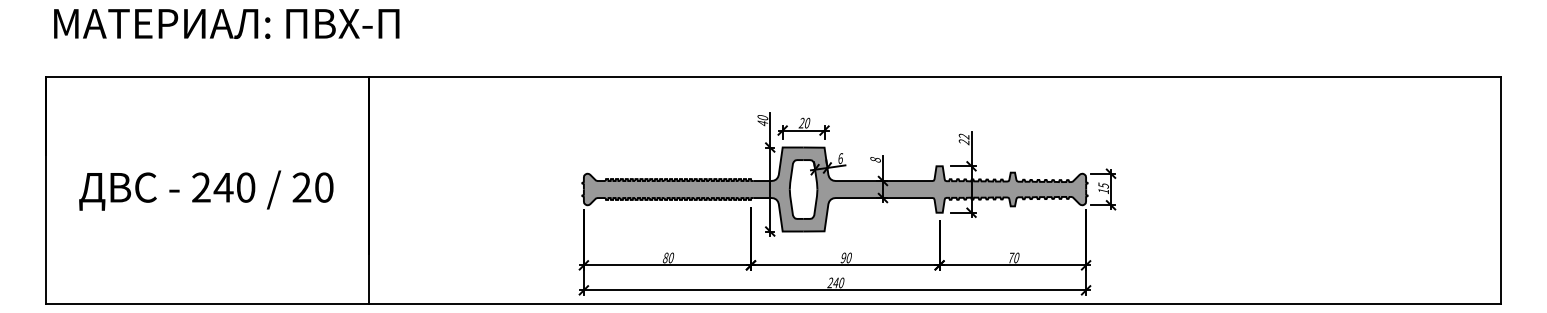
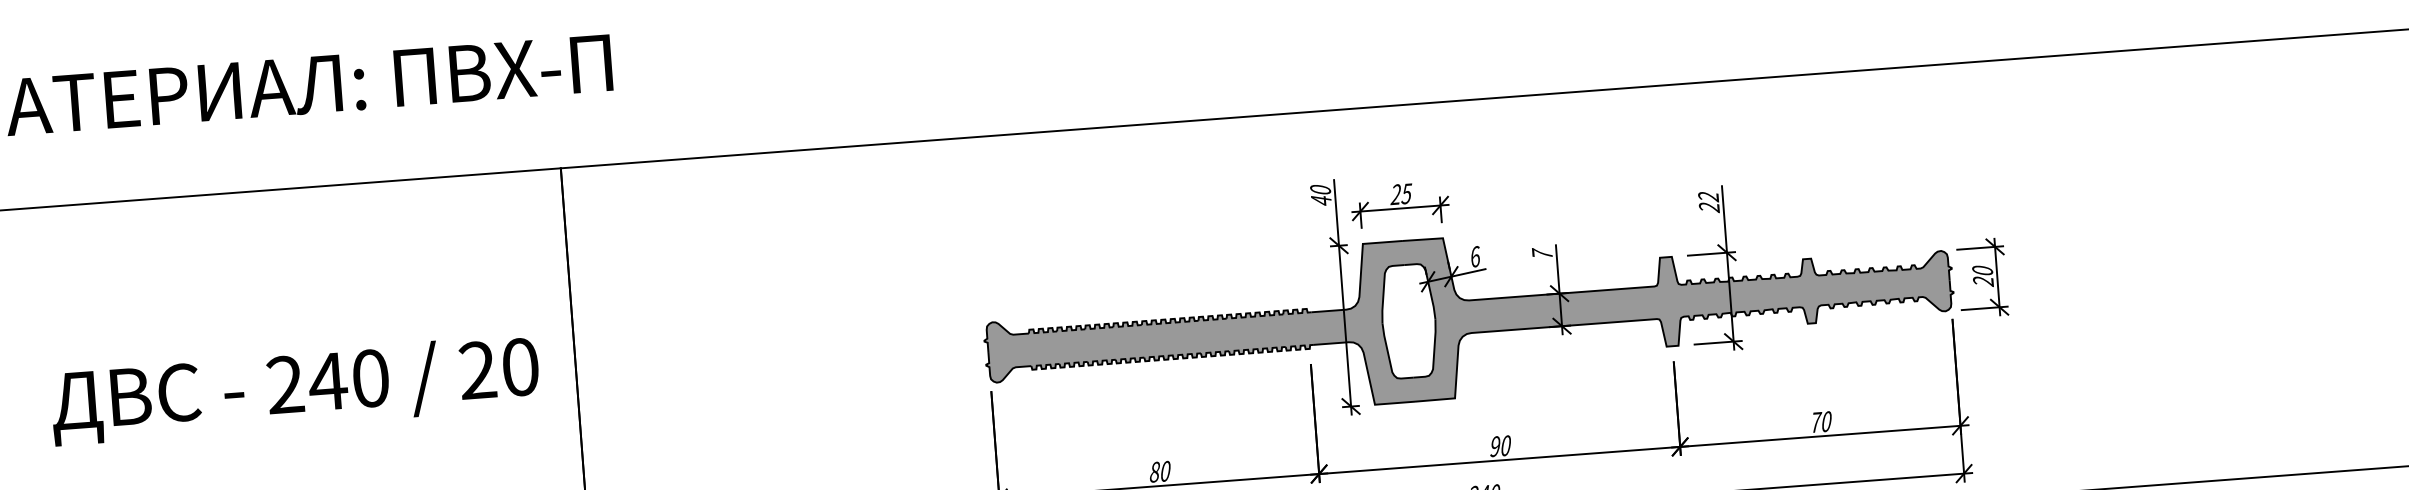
text: (807, 122) -> (1406, 192), 20 -> 25
text: (875, 159) -> (1542, 253), 8 -> 7
text: (1103, 188) -> (1982, 276), 15 -> 20
text: (206, 190) -> (295, 389), moved

